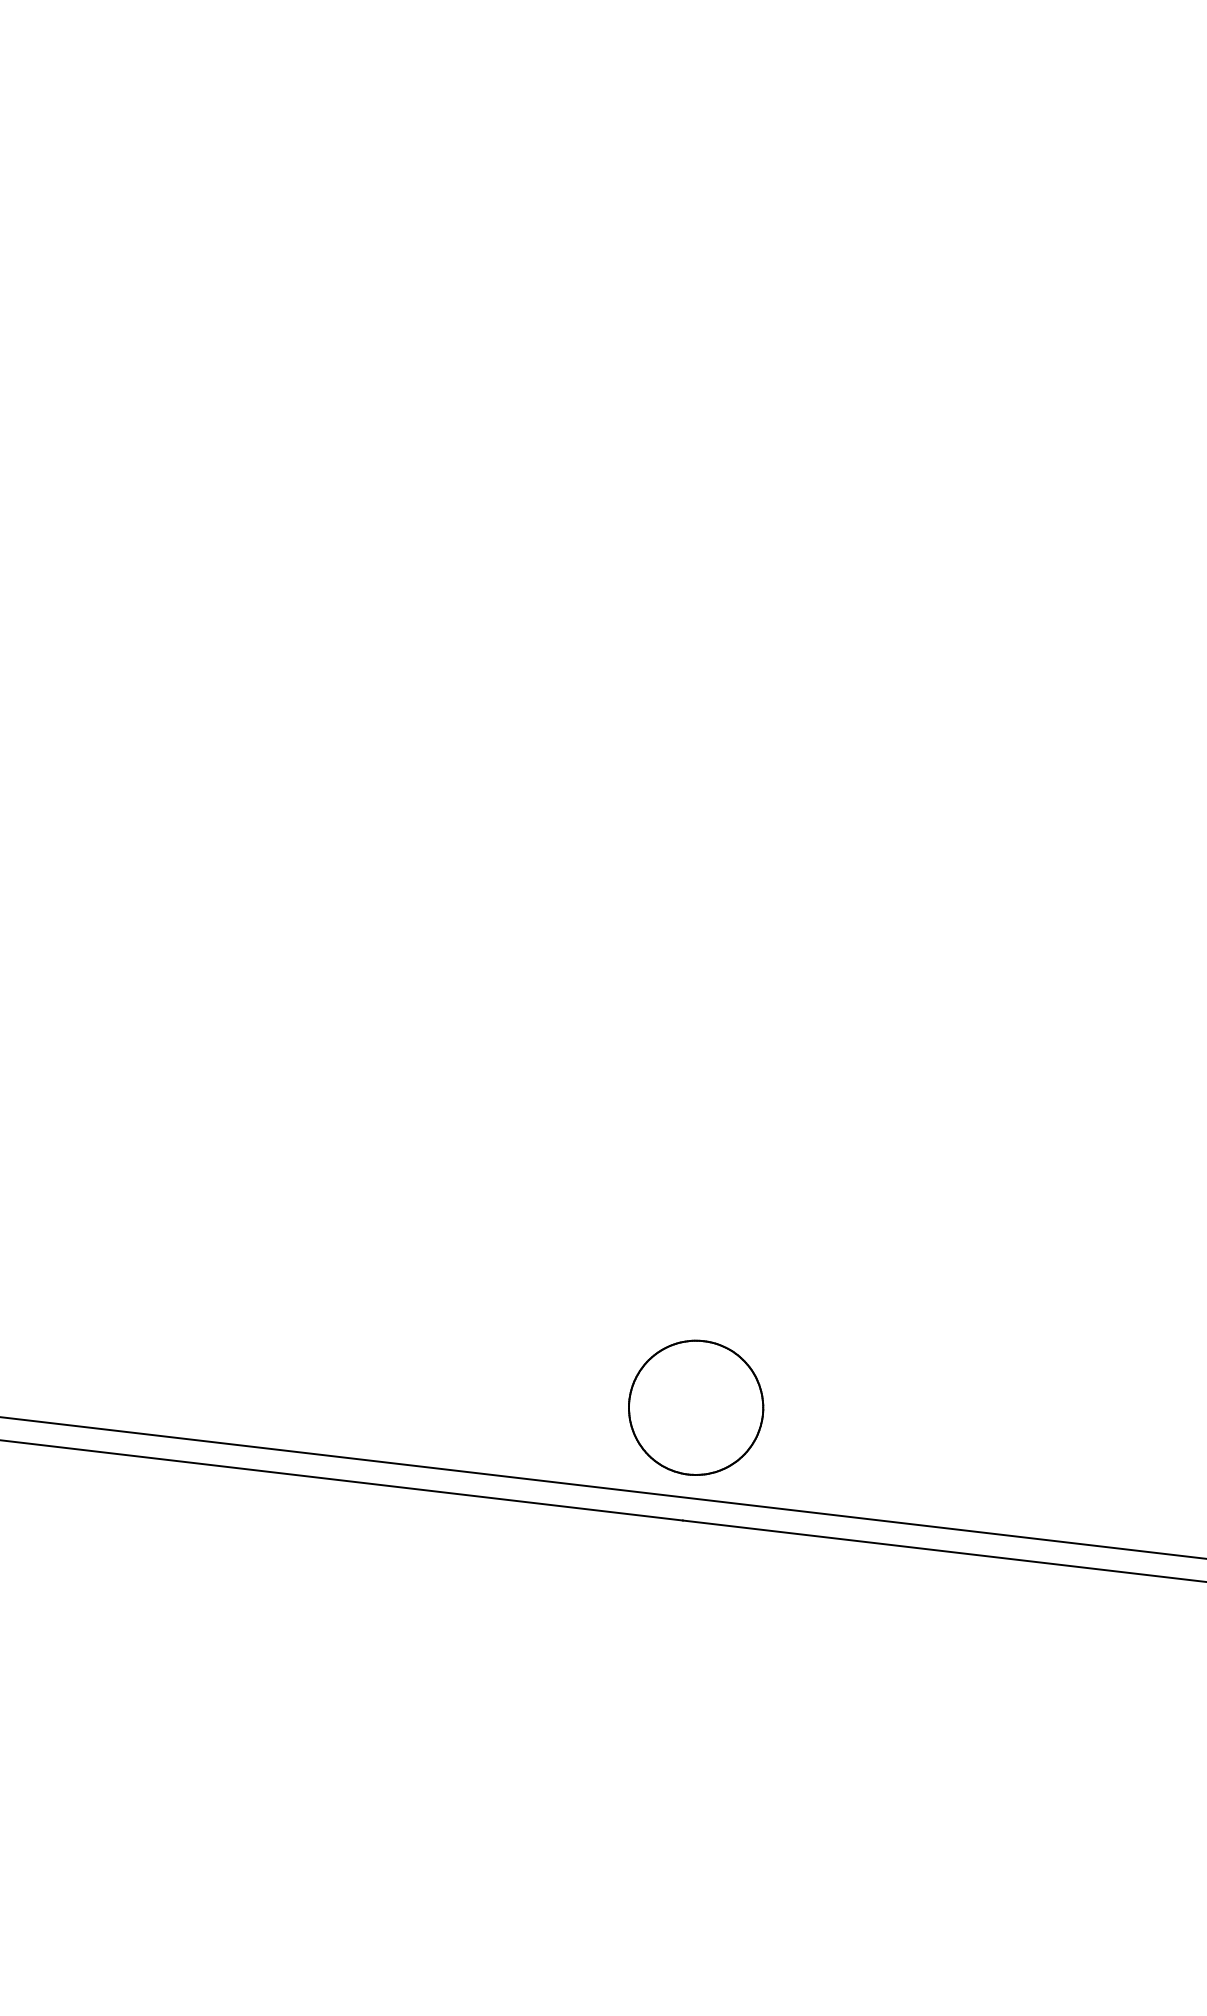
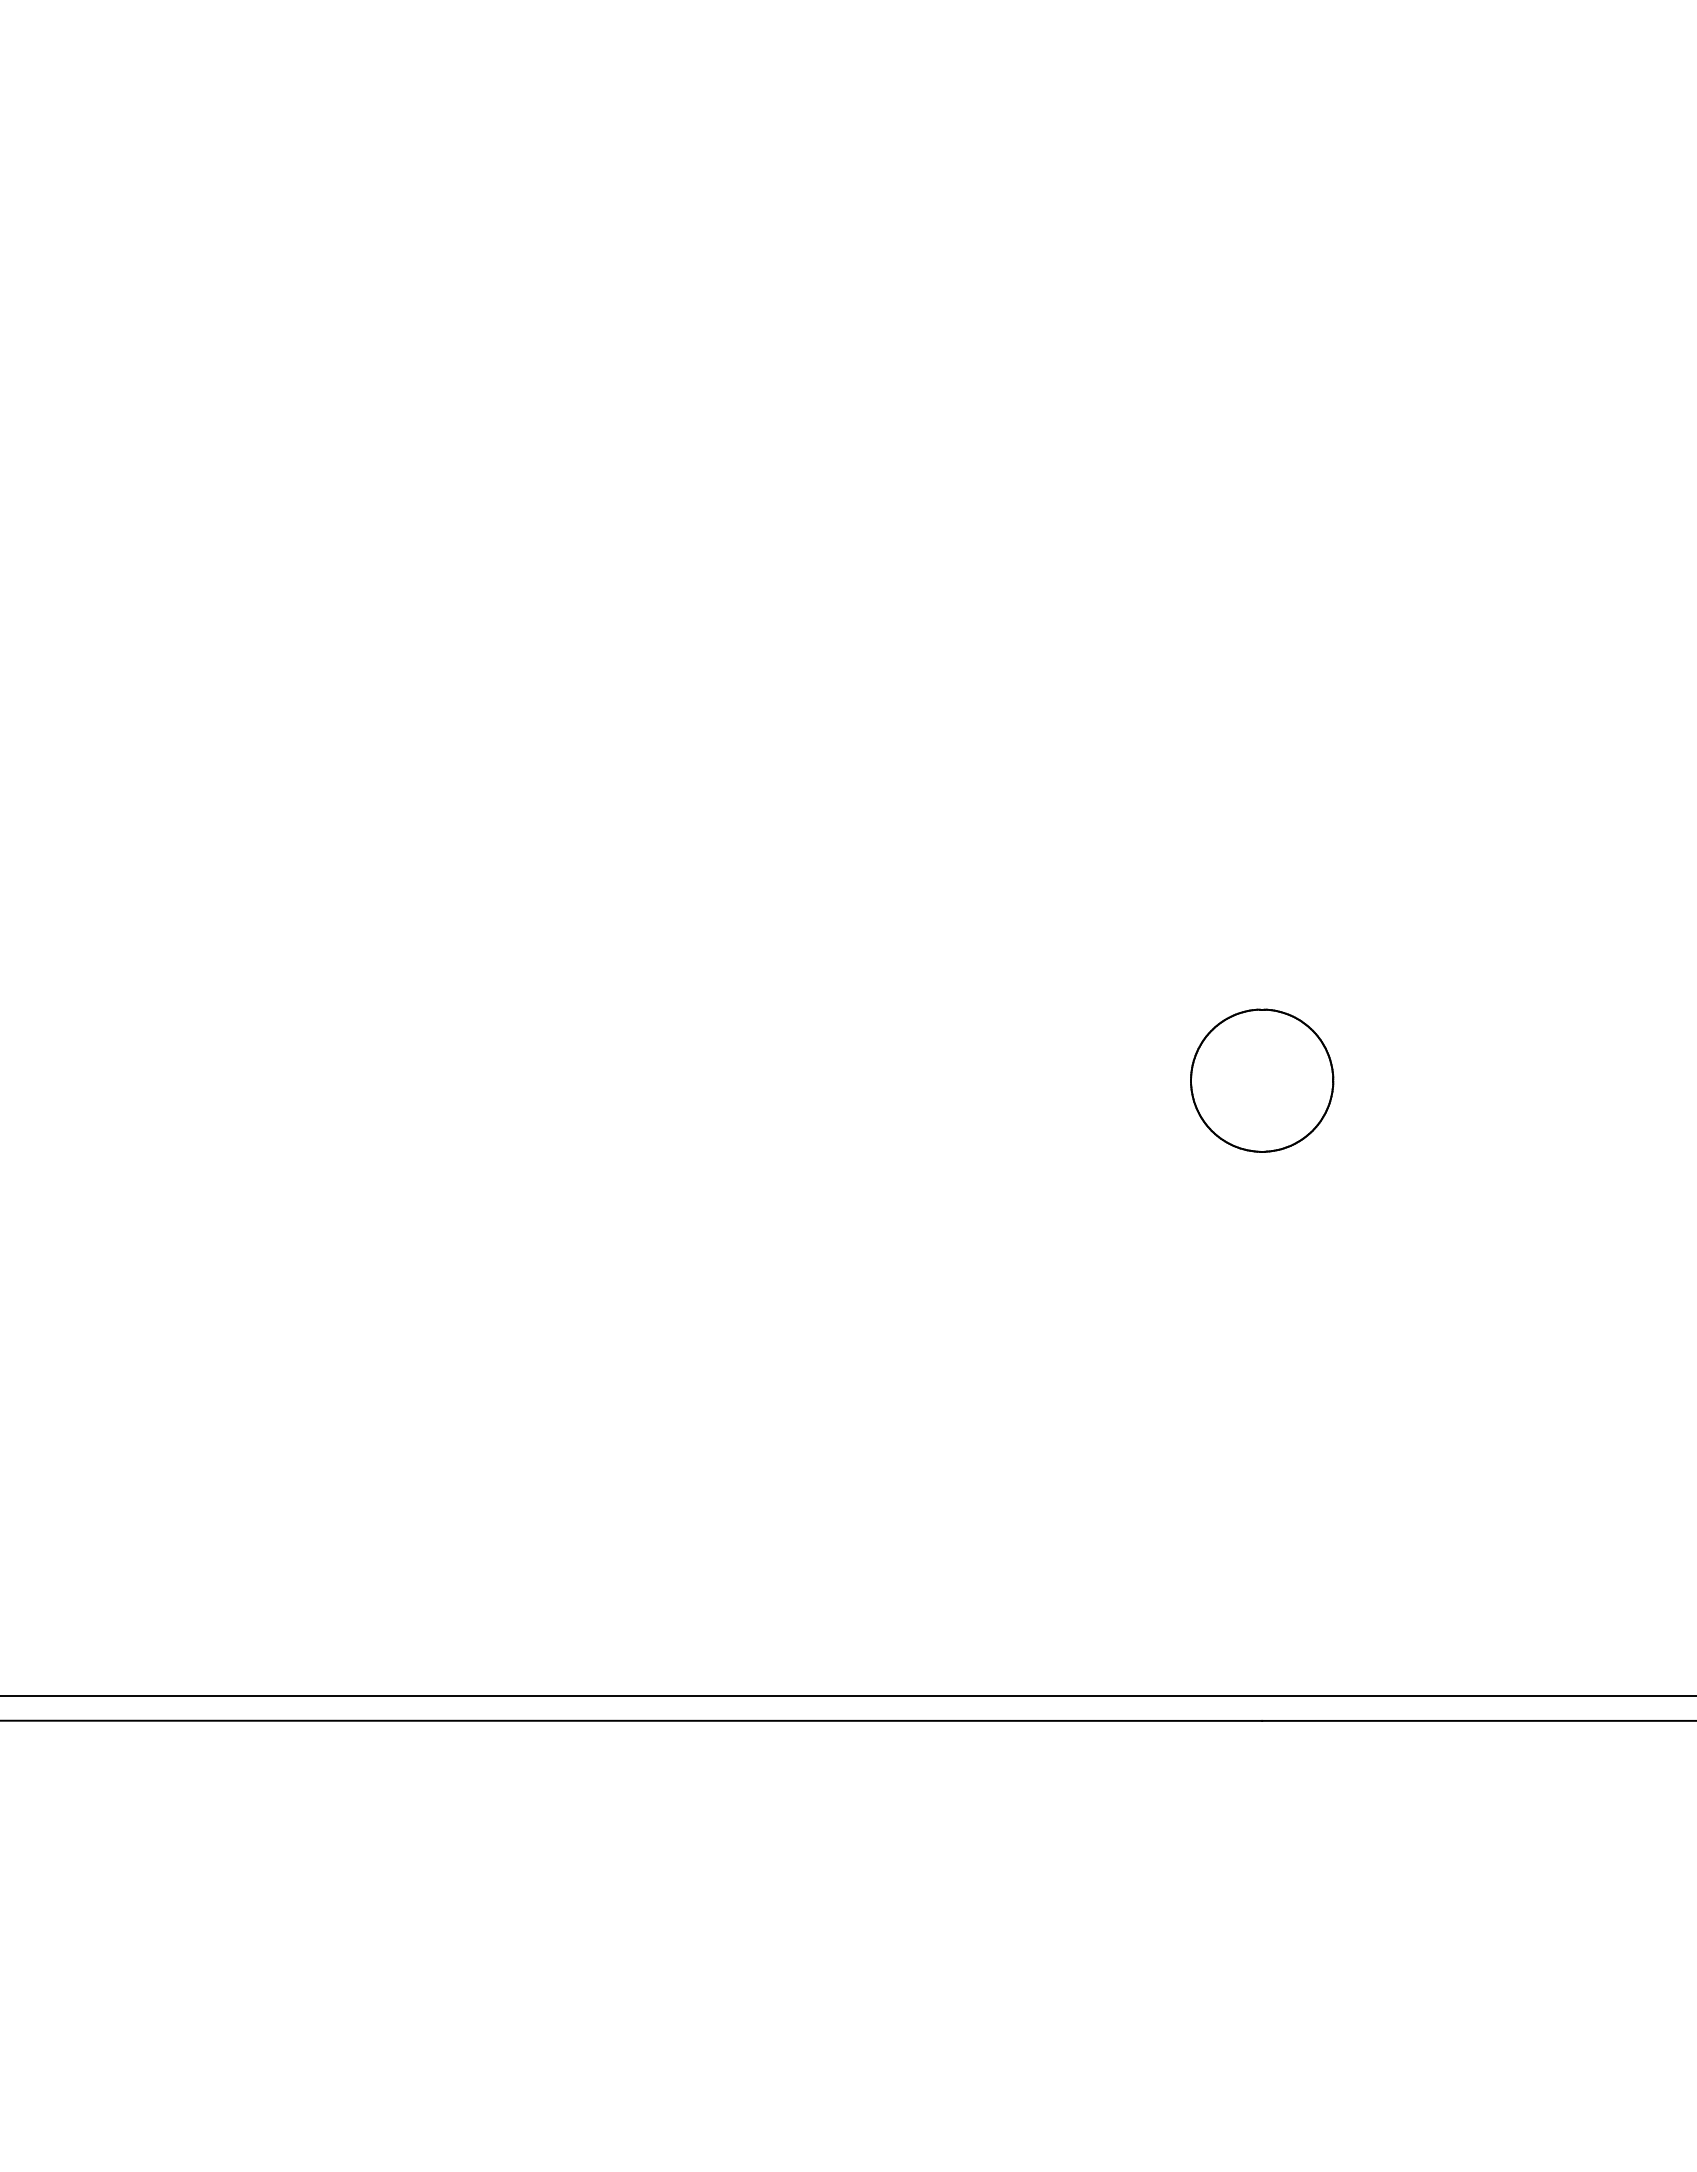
part: (696, 1407) -> (1262, 1080), moved

